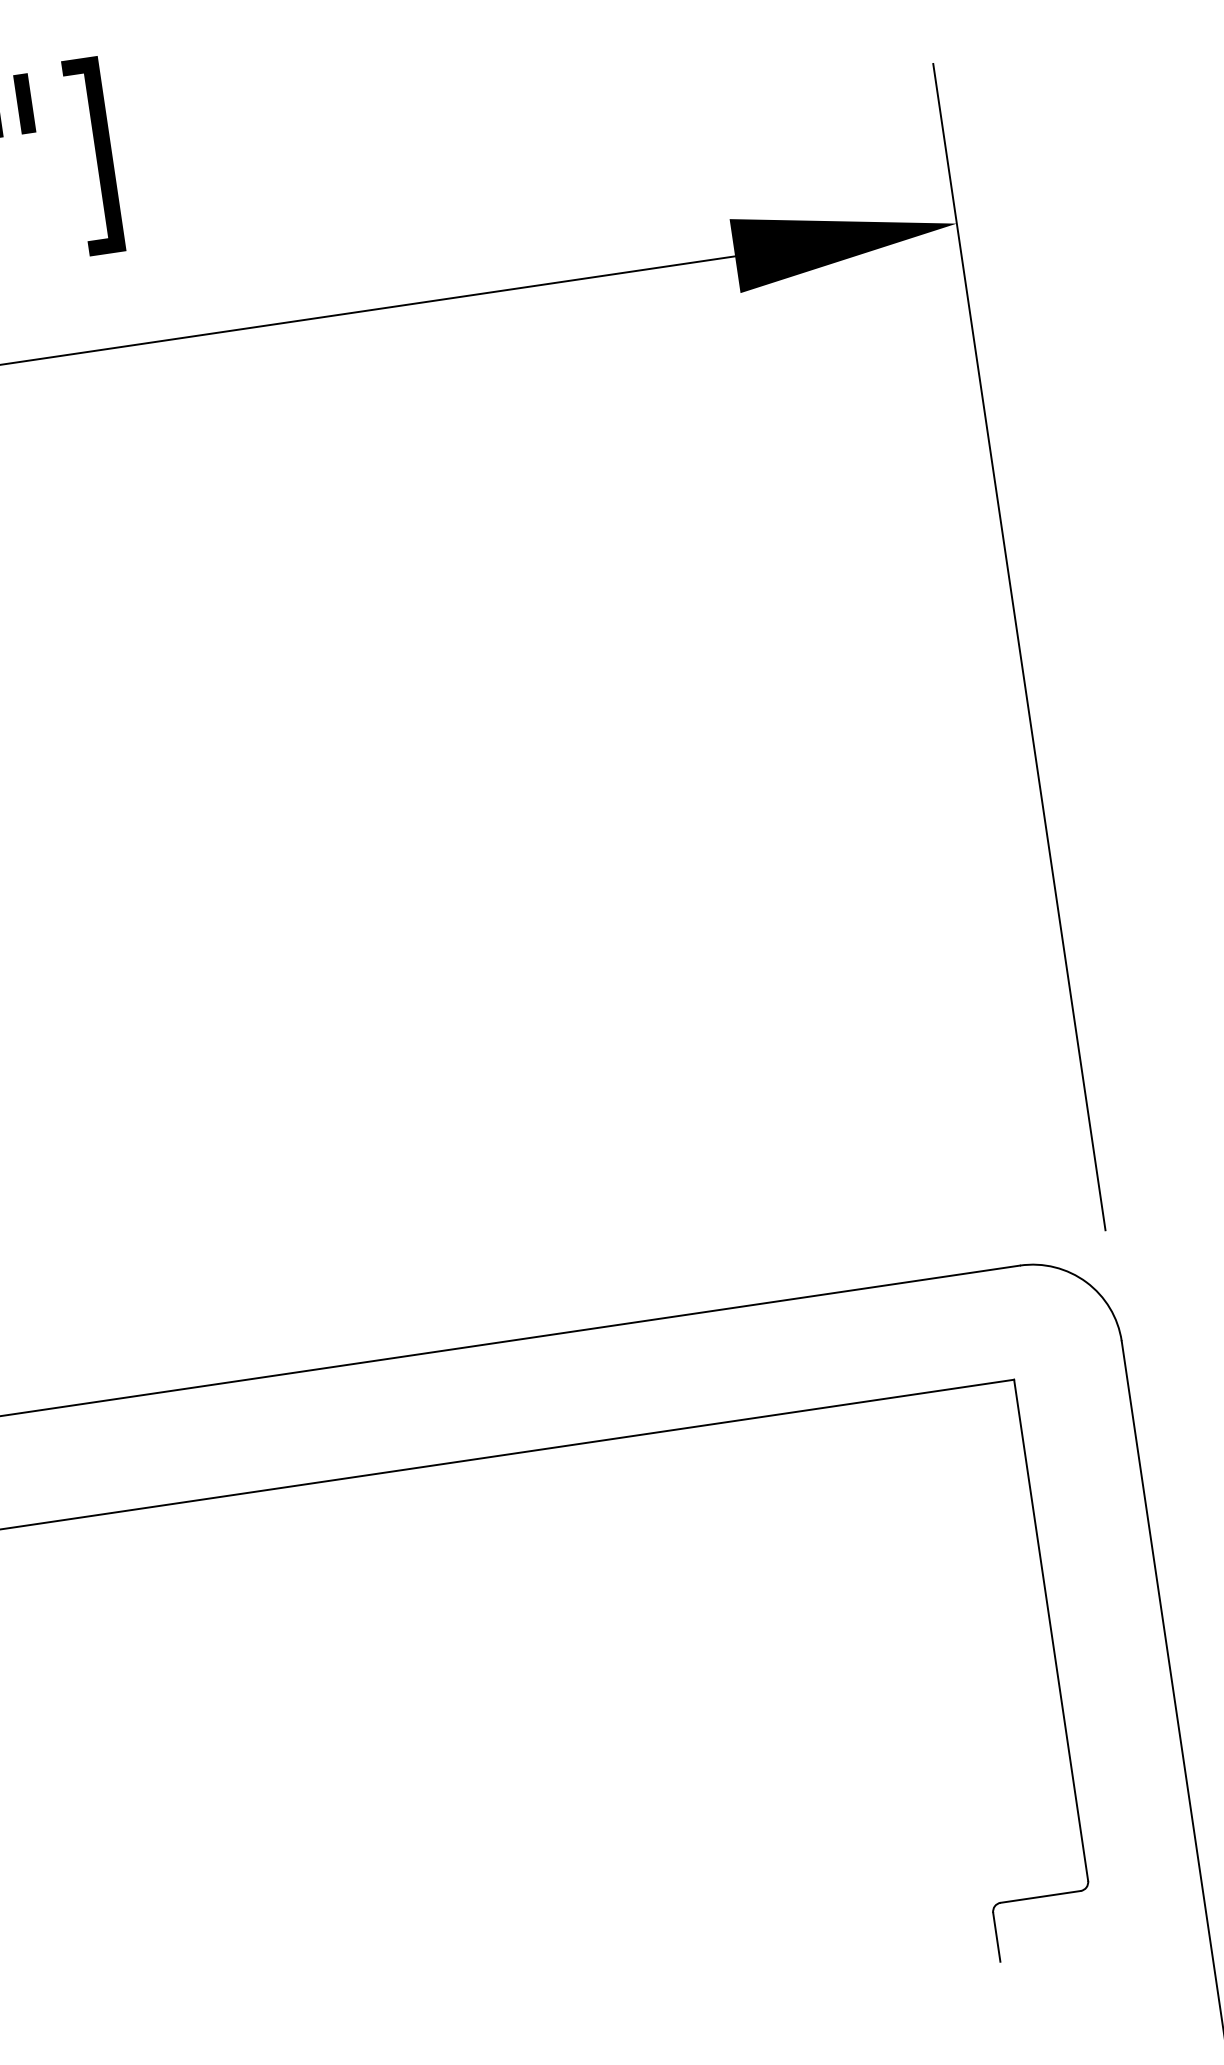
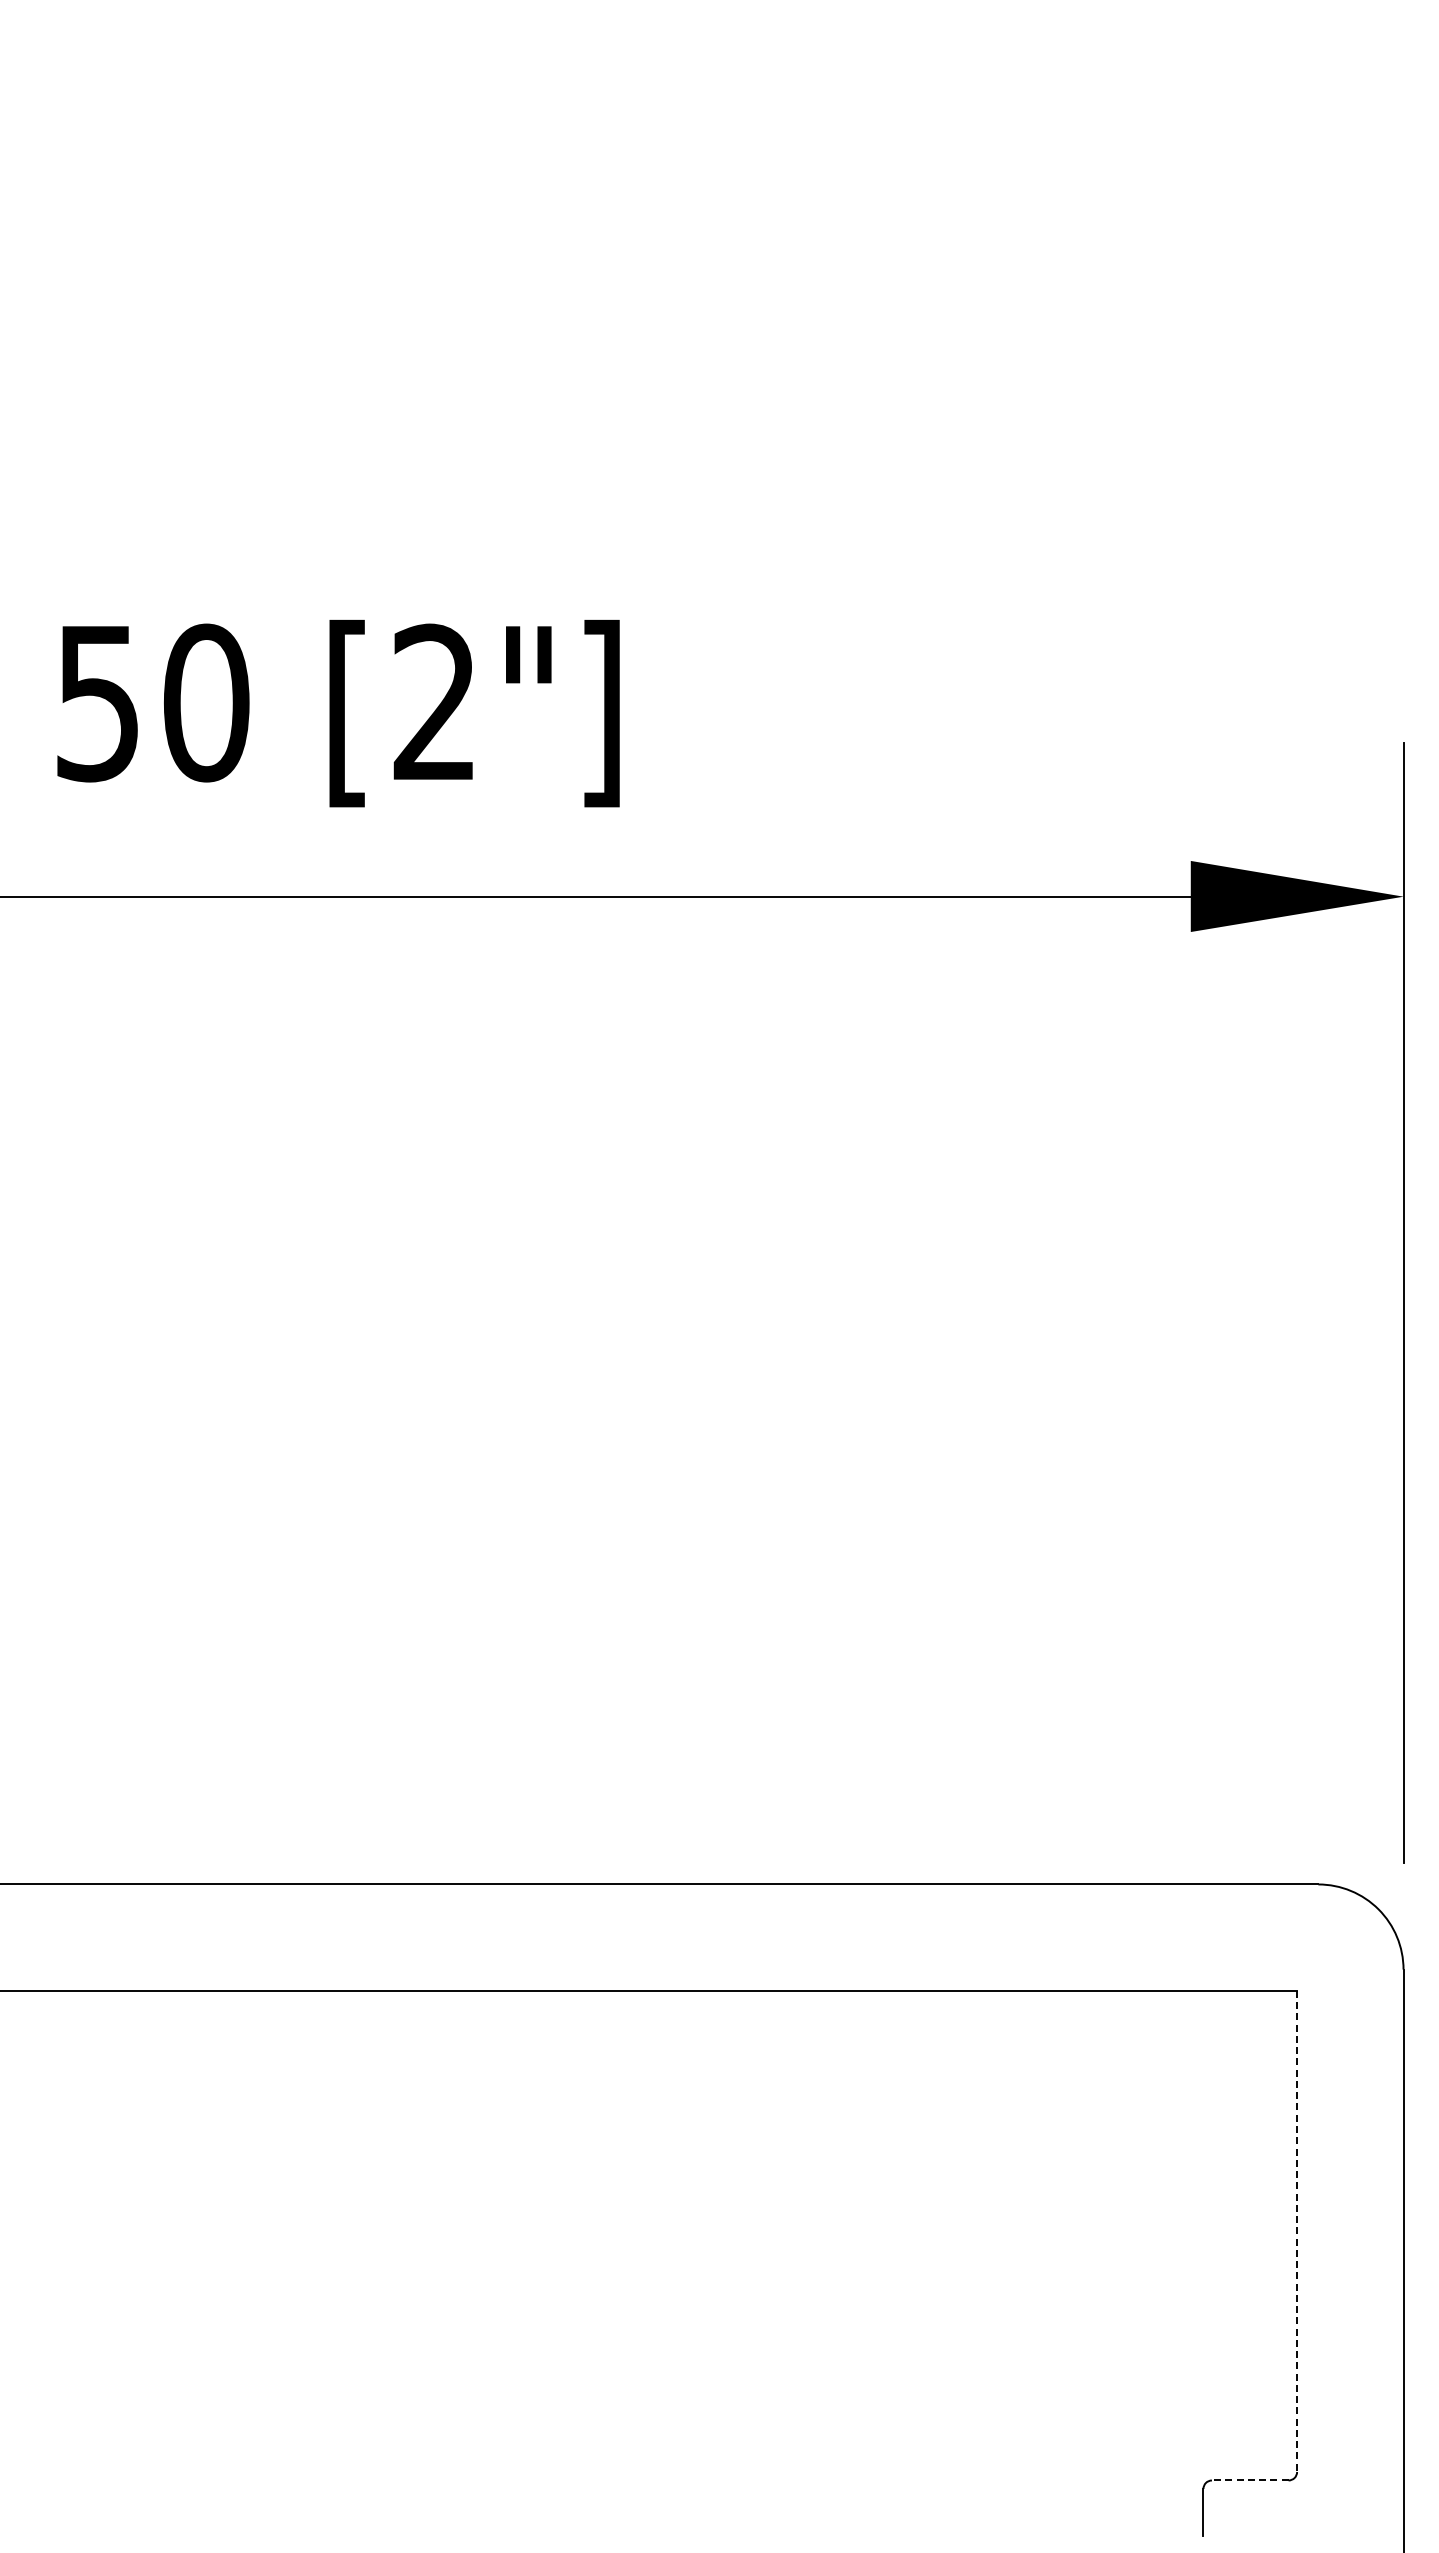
line: (1051, 1630) -> (1297, 2231), solid -> dashed
line: (1039, 1897) -> (1249, 2480), solid -> dashed

